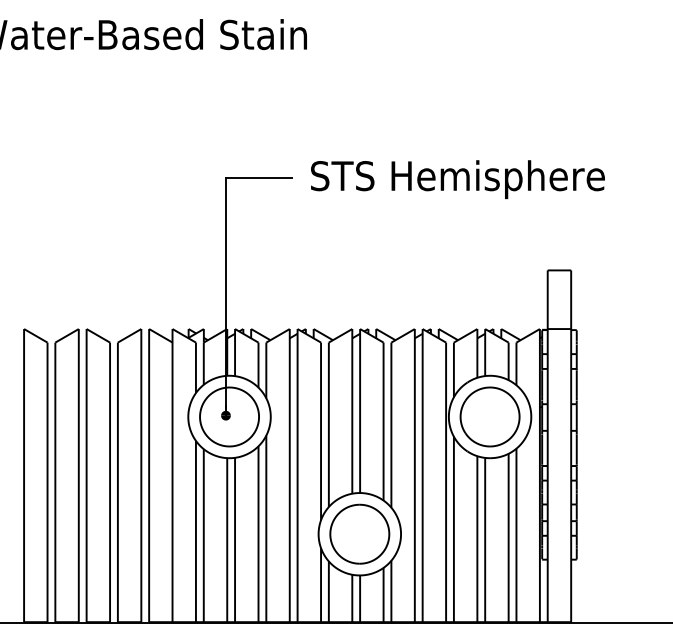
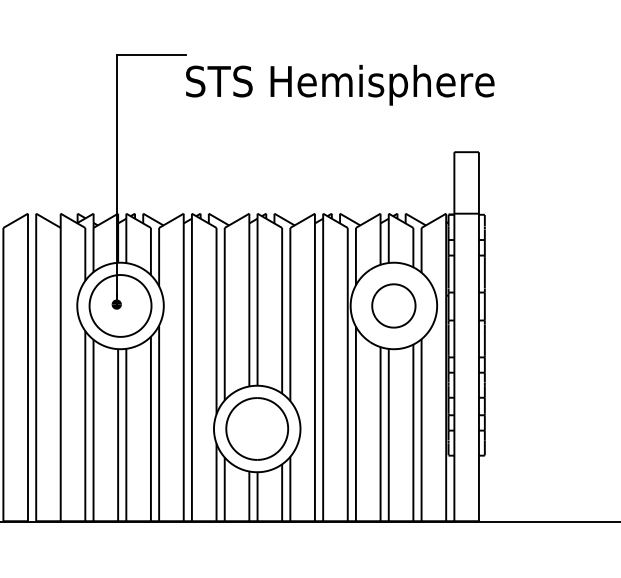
text: (457, 179) -> (339, 85), moved
part: (489, 416) -> (393, 305), size x0.7

